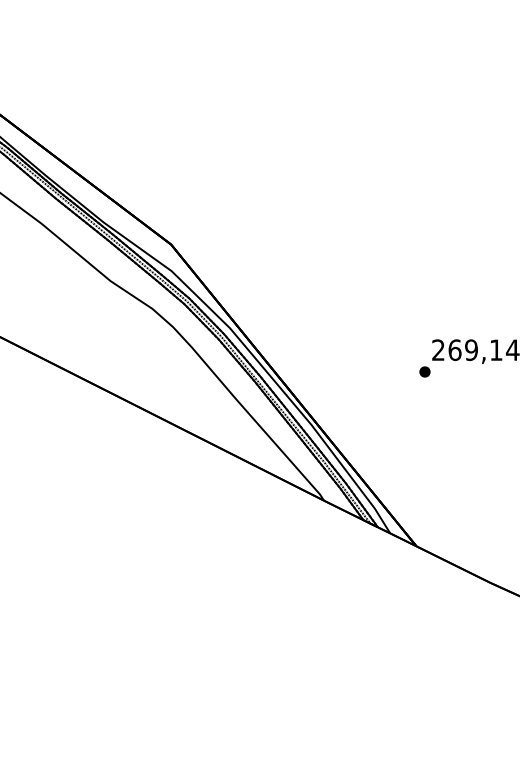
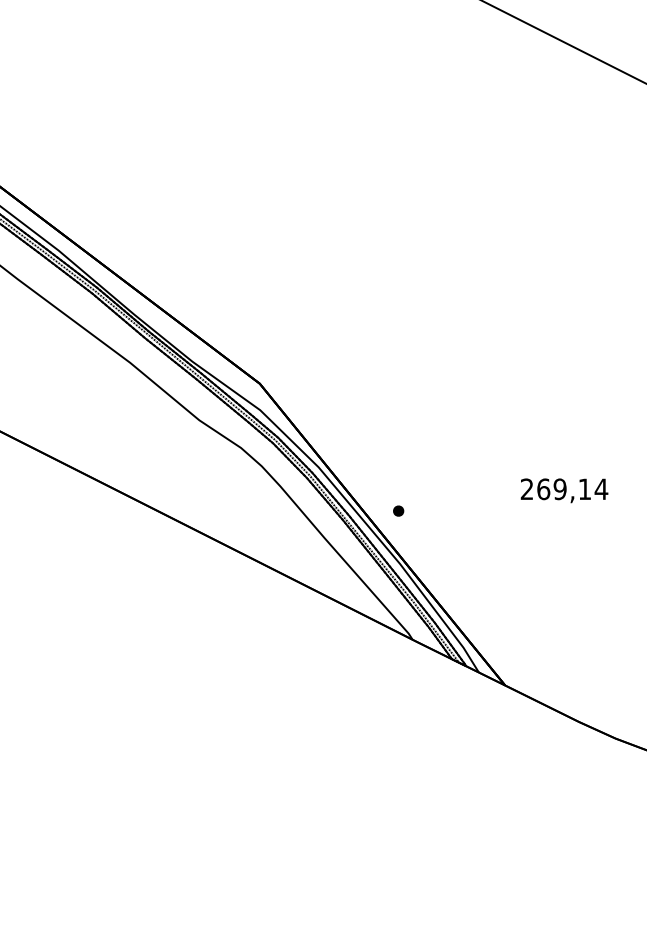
part: (424, 371) -> (398, 510), moved

